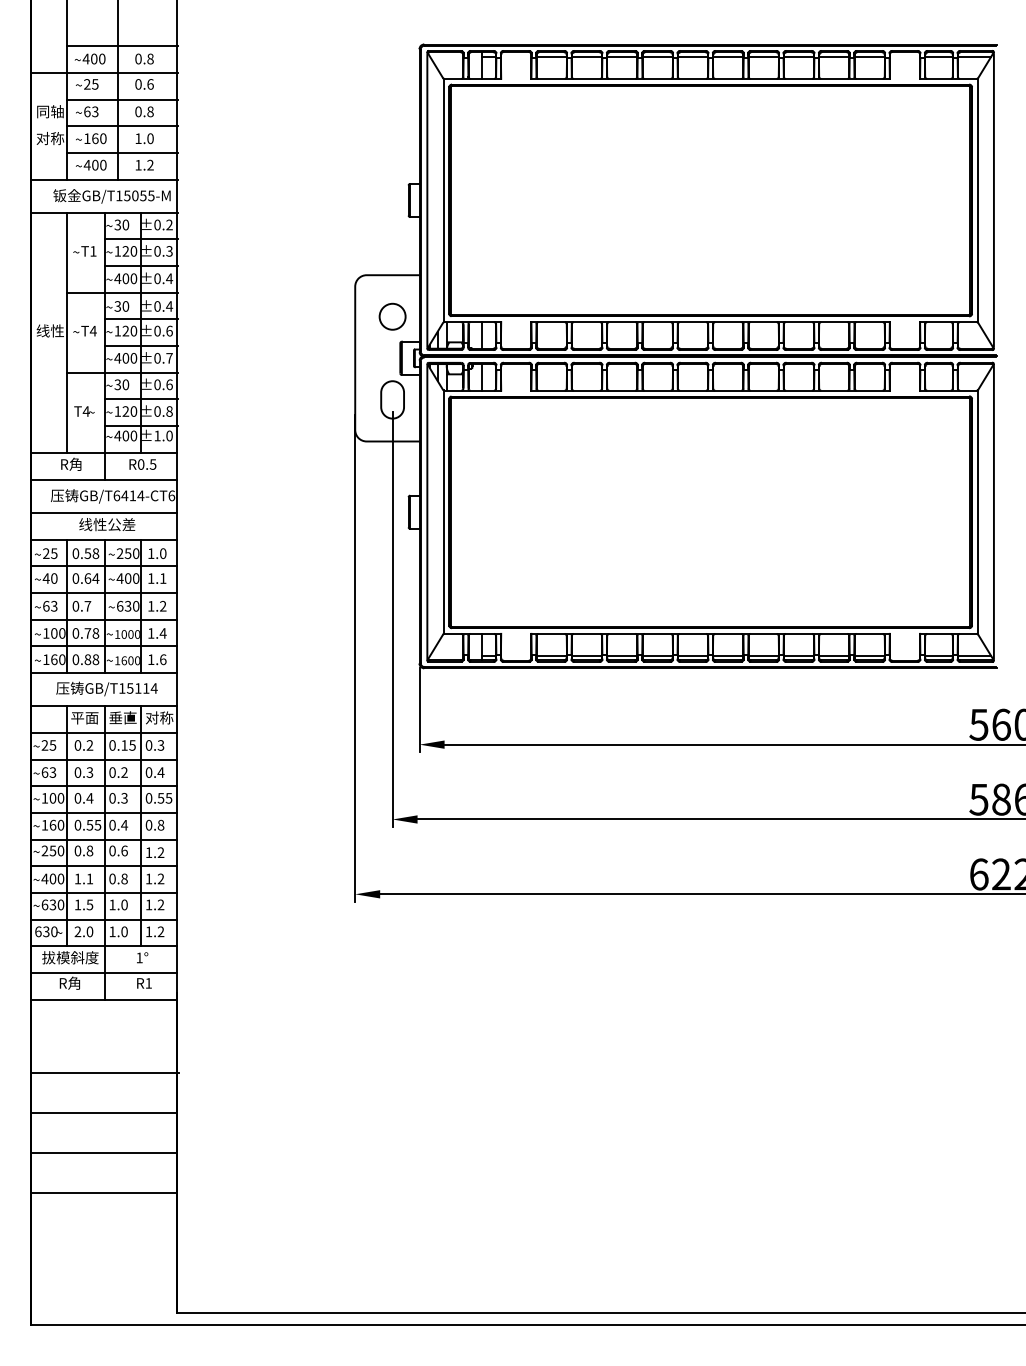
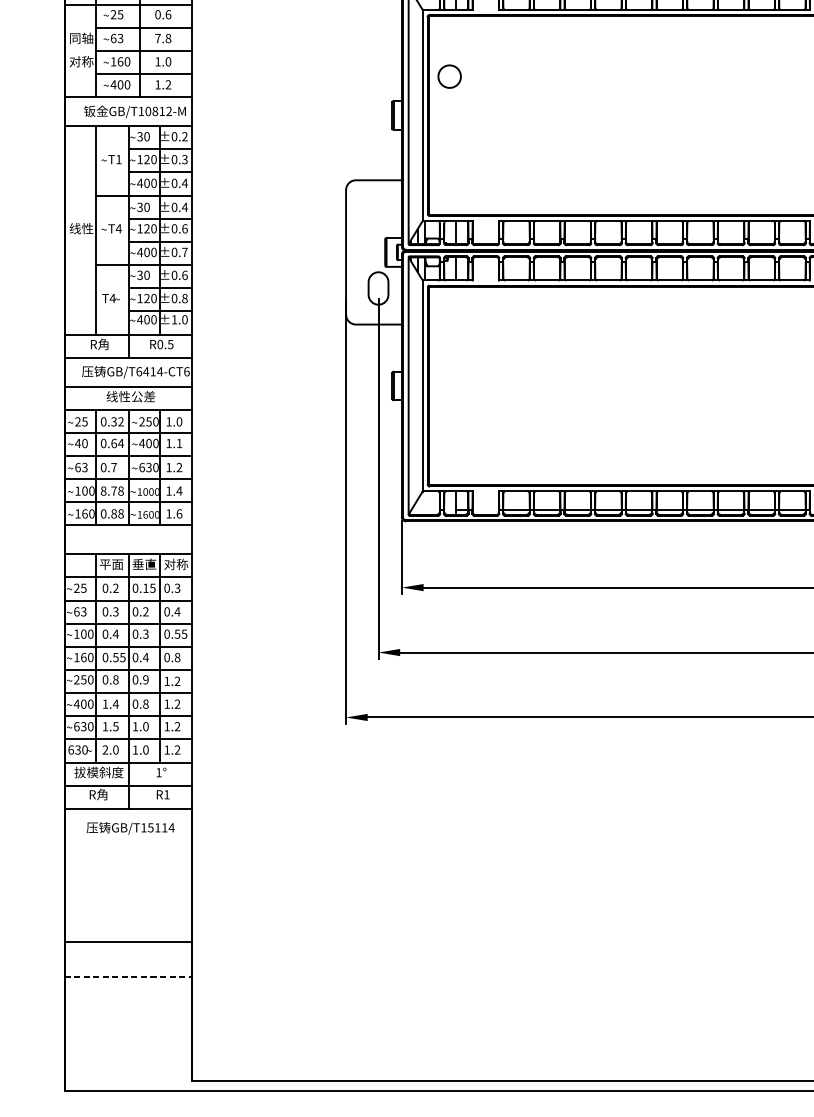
text: (138, 111) -> (158, 38), 0.8 -> 7.8
text: (139, 195) -> (158, 111), GB/T15055-M -> GB/T10812-M
circle: (392, 316) -> (449, 76), moved
text: (92, 553) -> (118, 421), 0.58 -> 0.32
text: (75, 633) -> (103, 491), 0.78 -> 8.78
text: (106, 688) -> (130, 827), moved
text: (124, 850) -> (145, 679), 0.6 -> 0.9
text: (89, 878) -> (115, 703), 1.1 -> 1.4
line: (104, 1073) -> (128, 872), removed
line: (103, 1113) -> (127, 907), removed
line: (104, 1193) -> (128, 977), solid -> dashed

